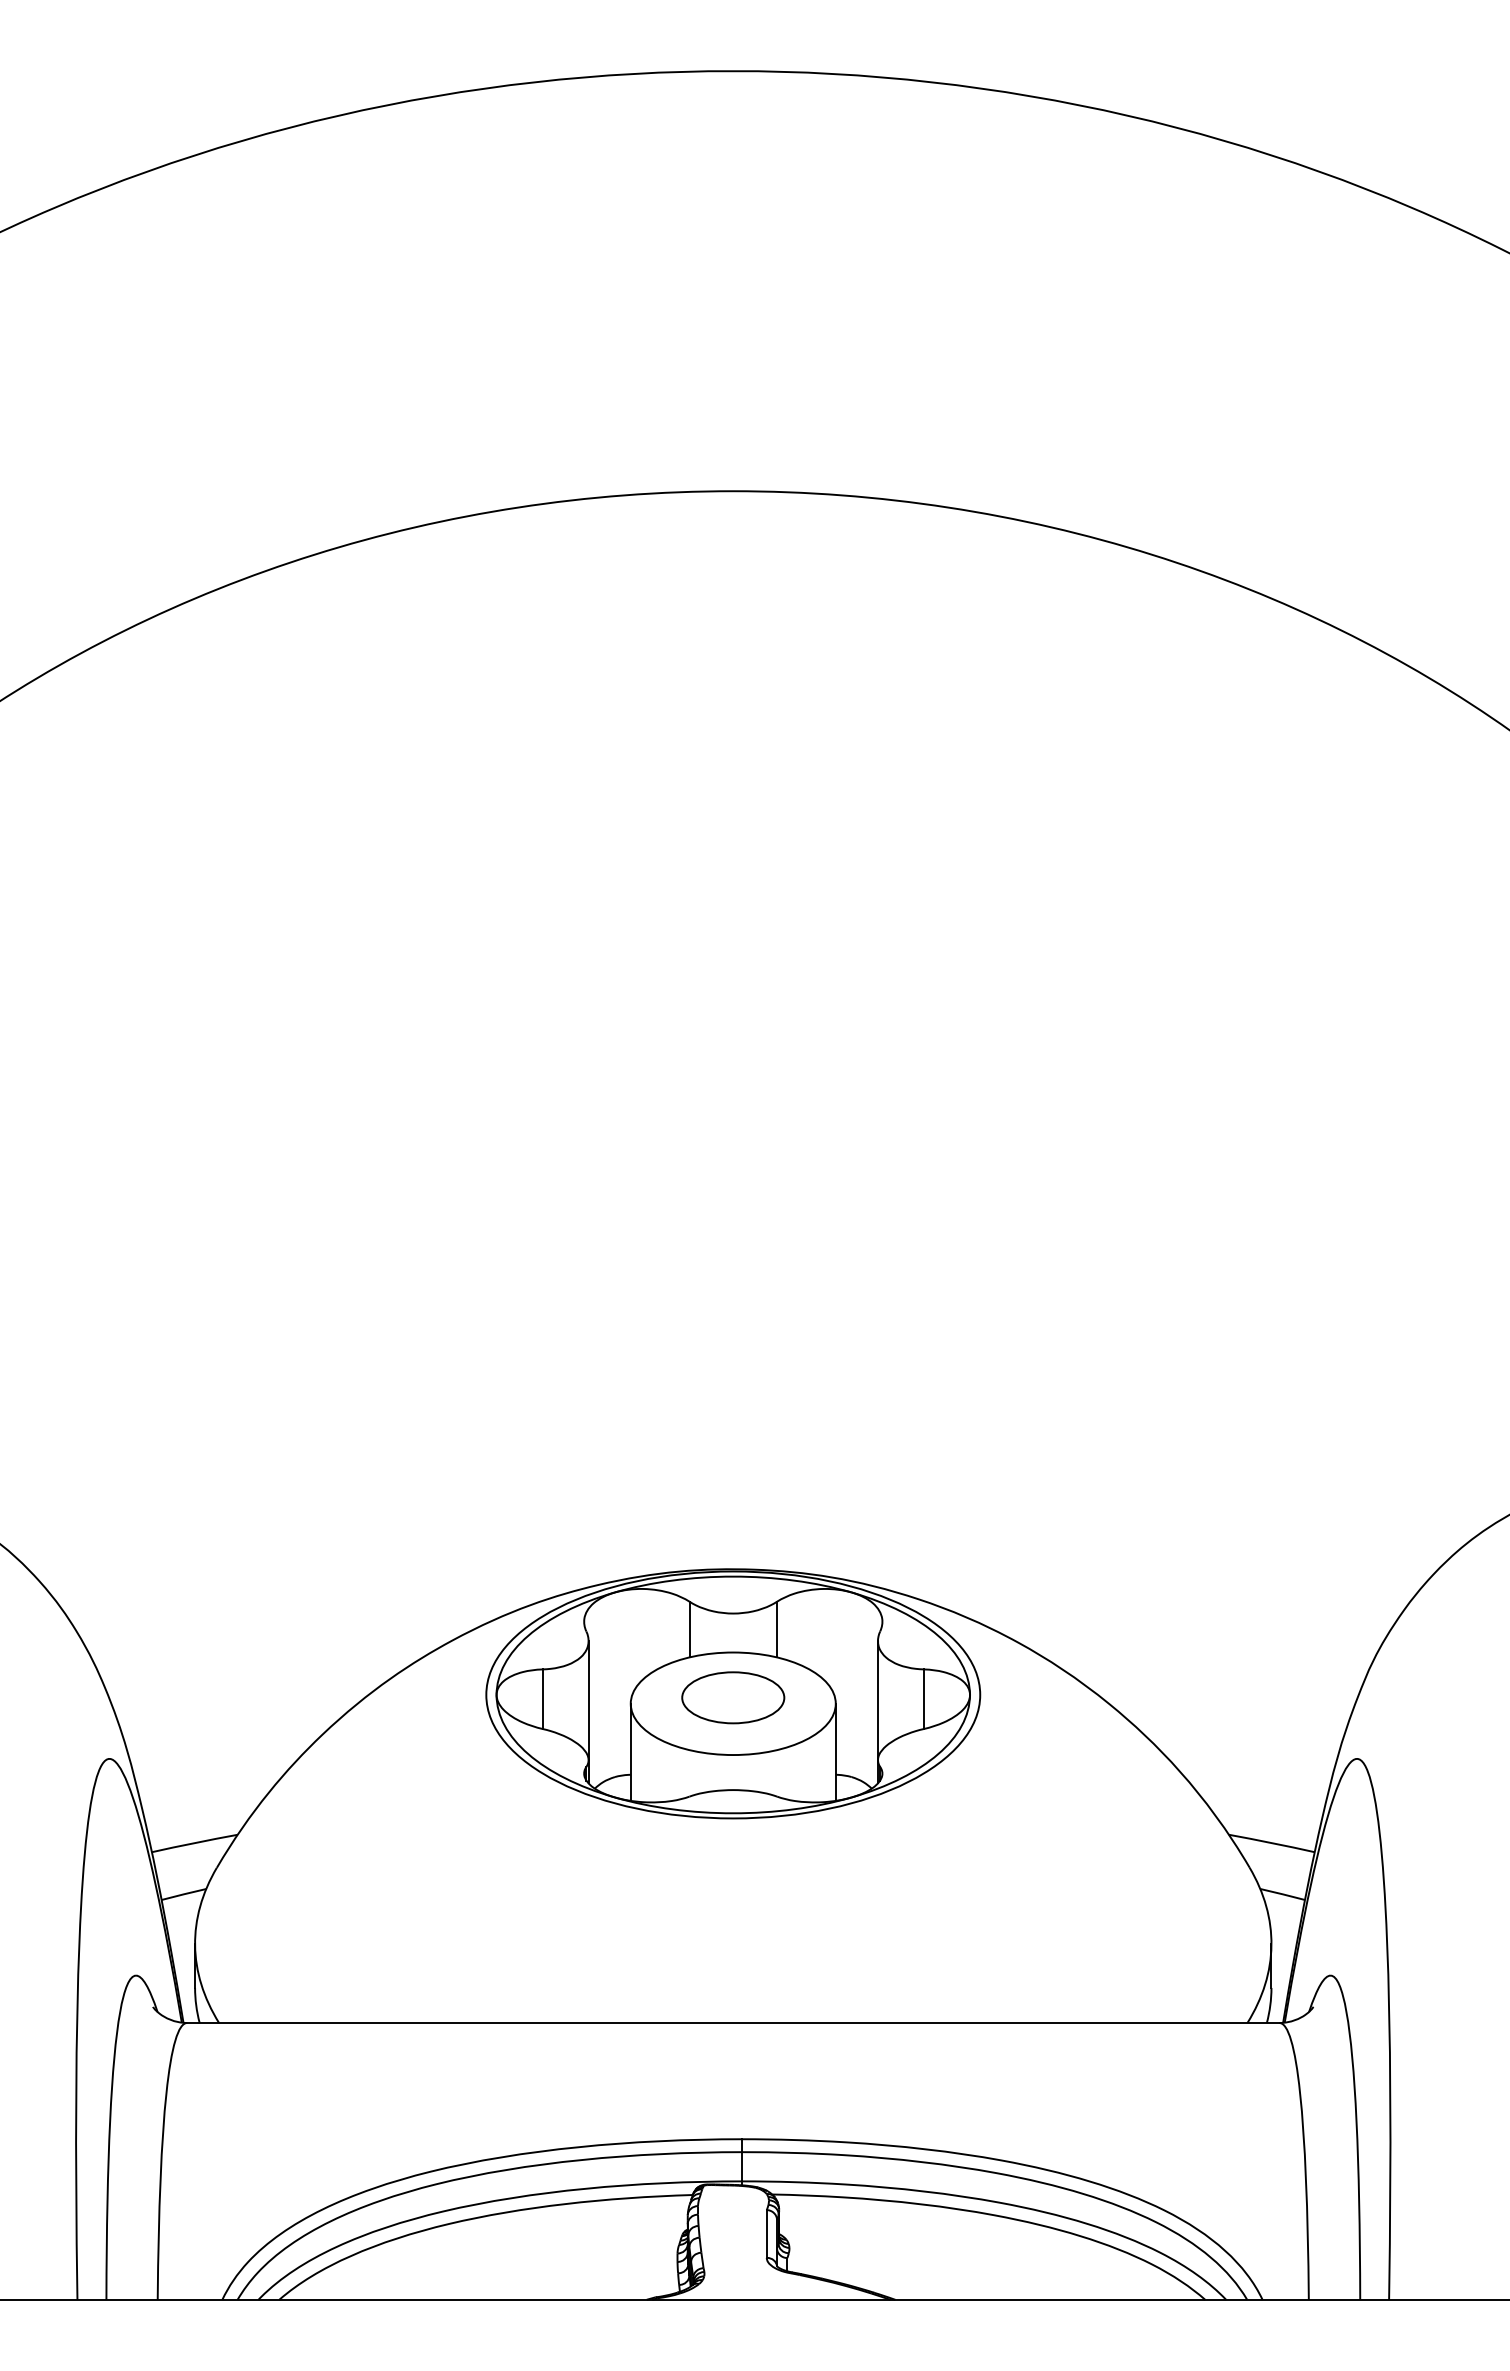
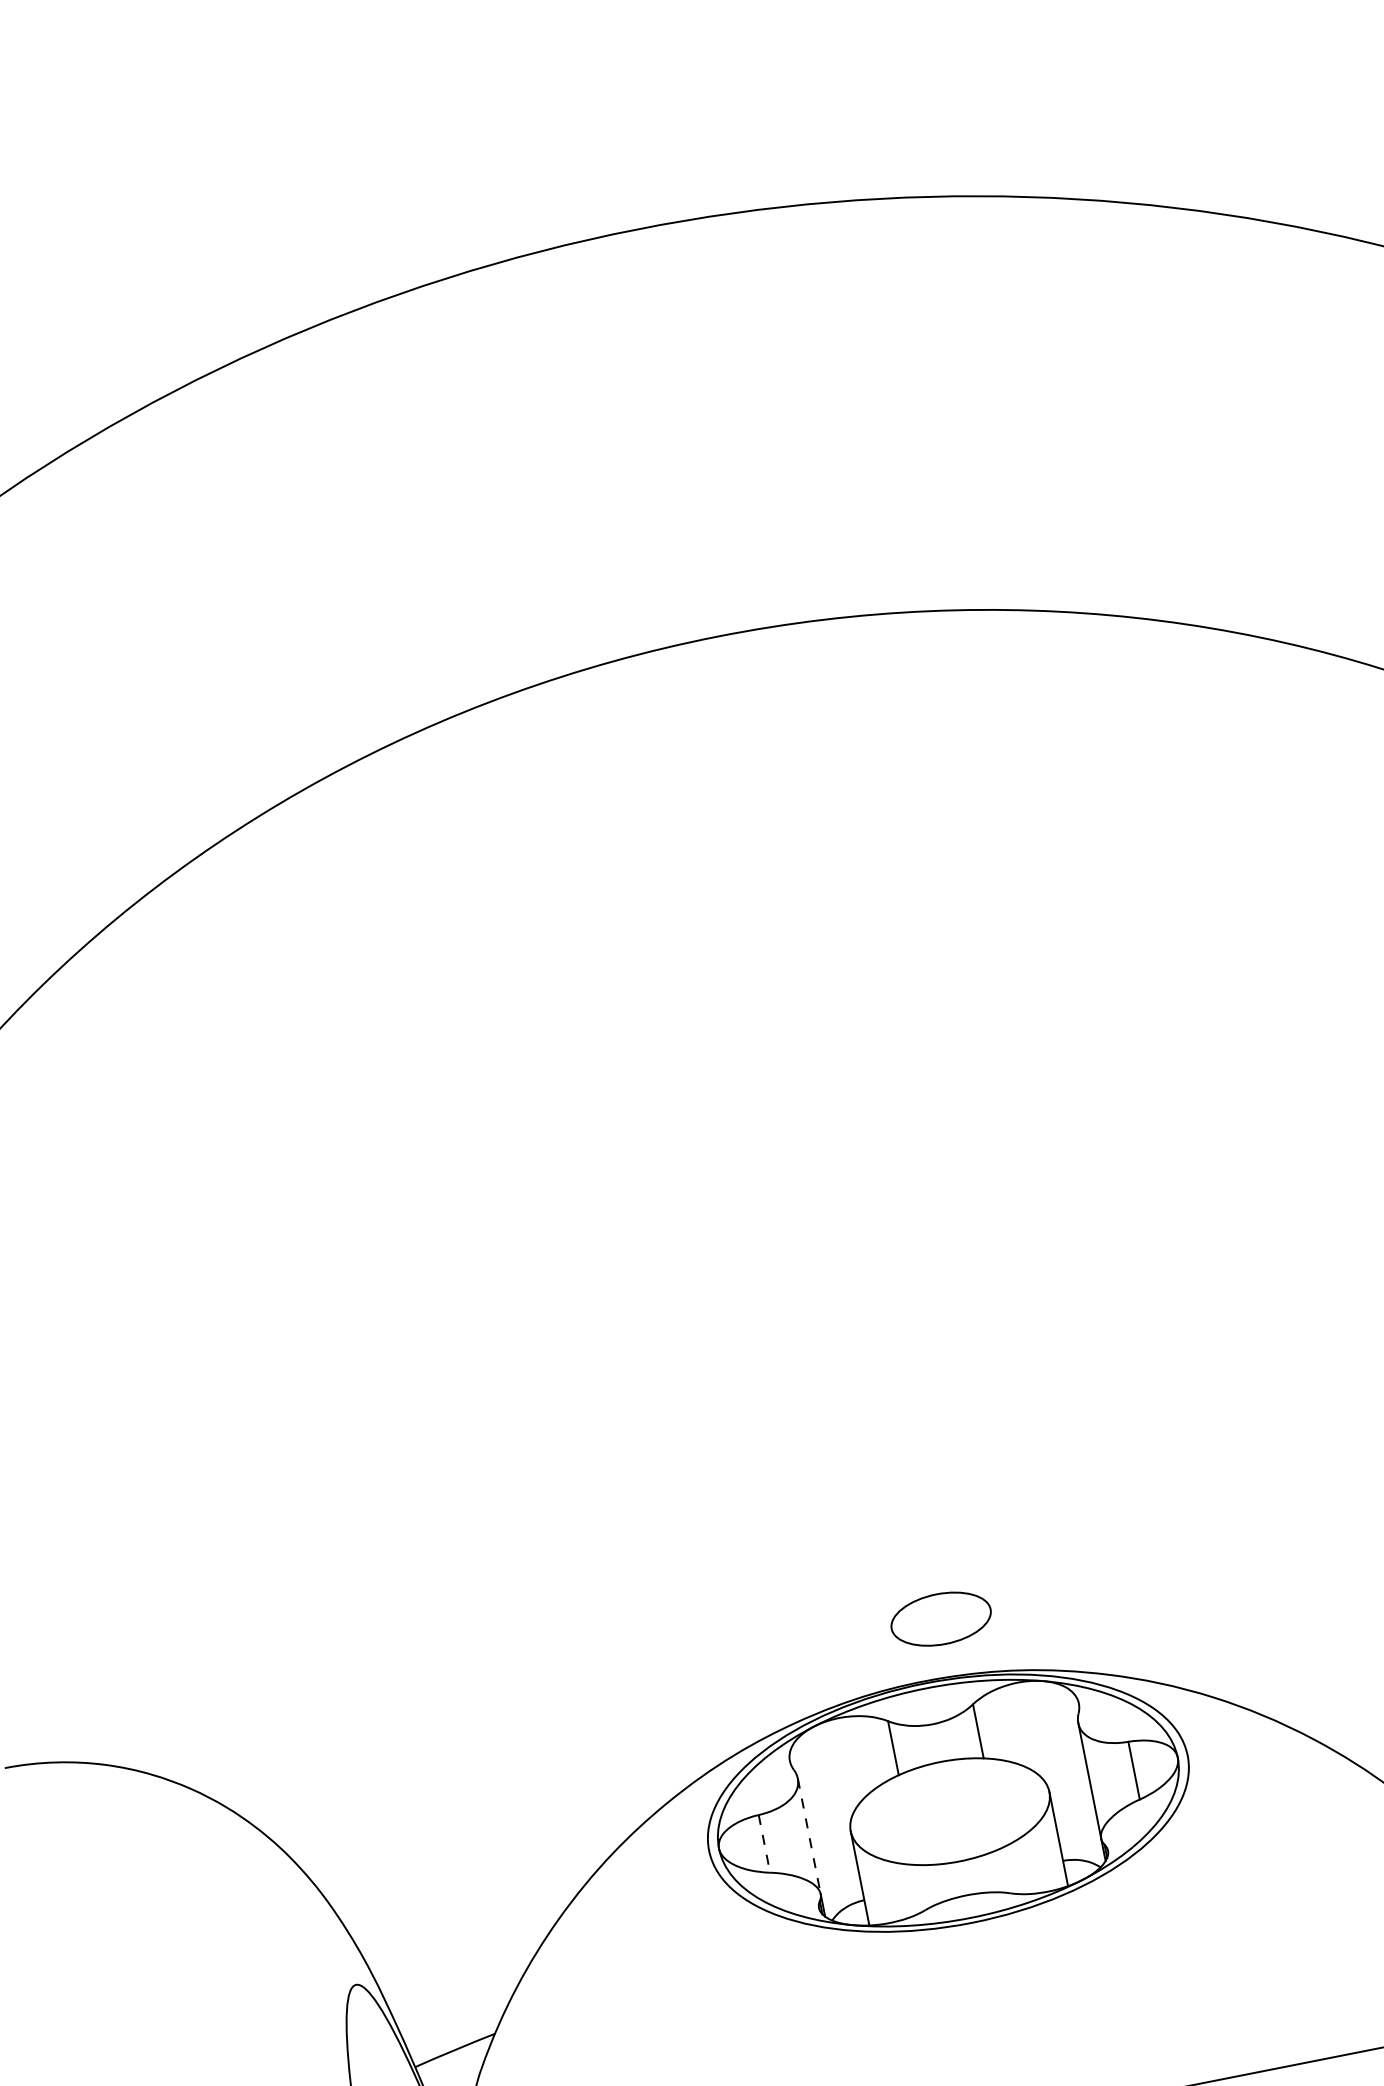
part: (733, 1697) -> (941, 1618), moved
line: (542, 1699) -> (764, 1844), solid -> dashed
line: (588, 1700) -> (809, 1836), solid -> dashed

